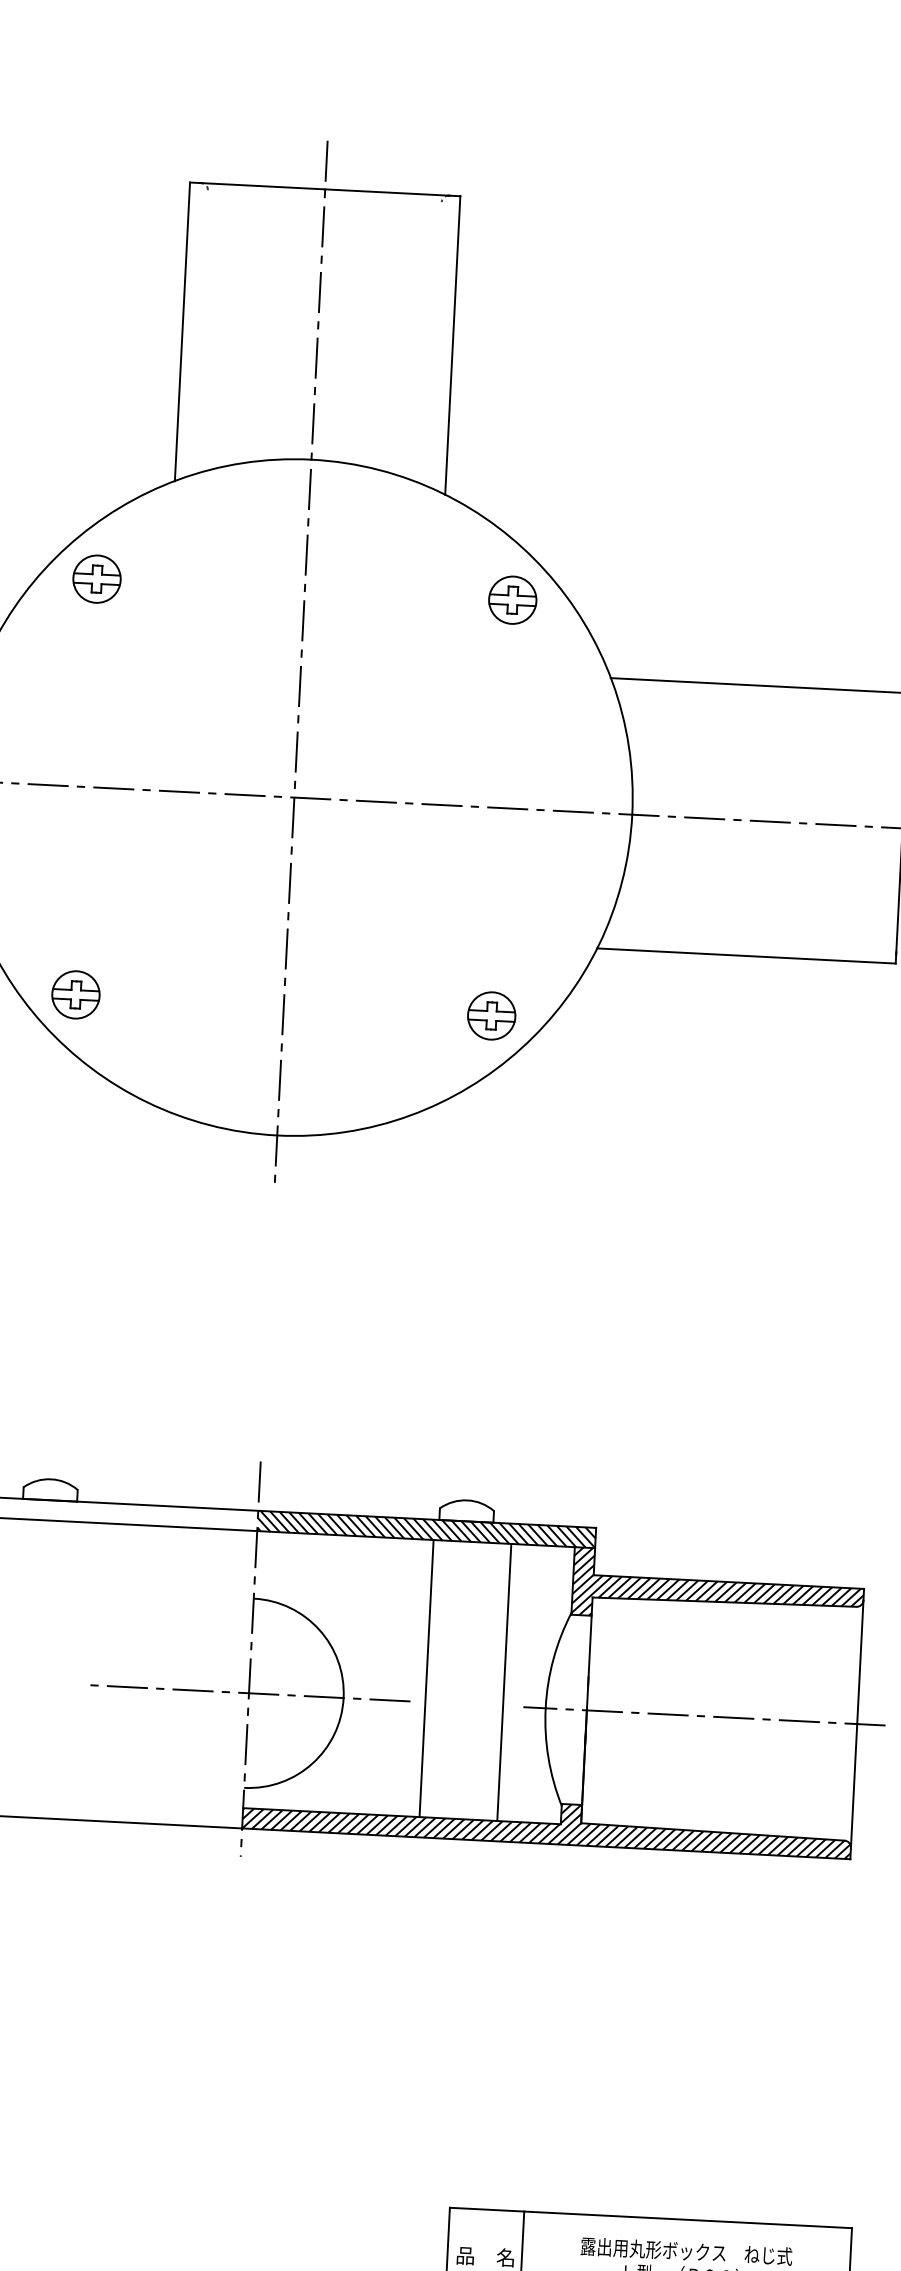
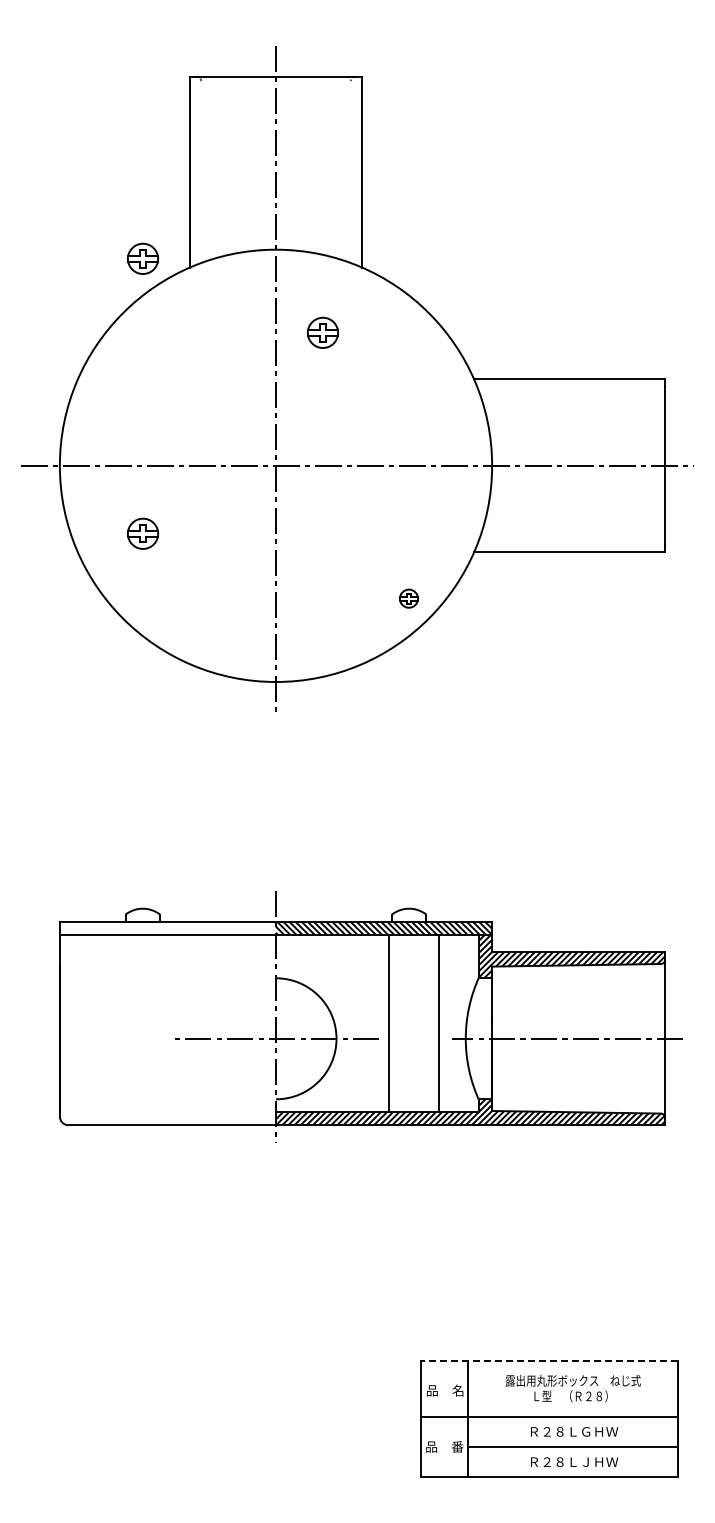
part: (96, 578) -> (142, 258), moved
part: (512, 599) -> (322, 332), moved
part: (75, 994) -> (142, 533), moved
part: (490, 1015) -> (408, 598), size x0.6
line: (651, 2217) -> (549, 1360), solid -> dashed

